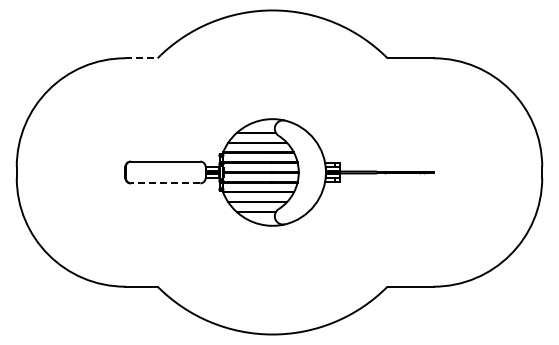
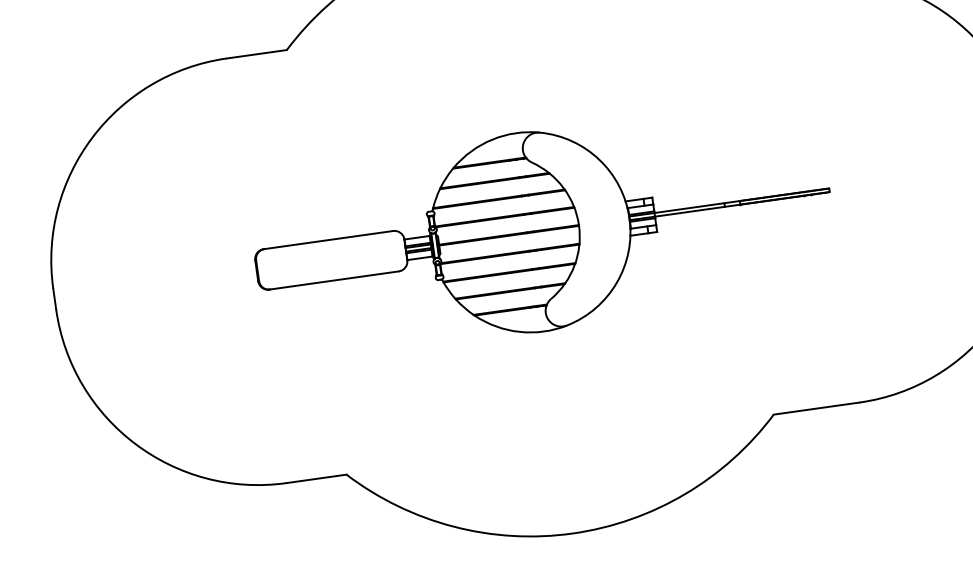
line: (142, 58) -> (258, 54), dashed -> solid
line: (165, 183) -> (334, 280), dashed -> solid

